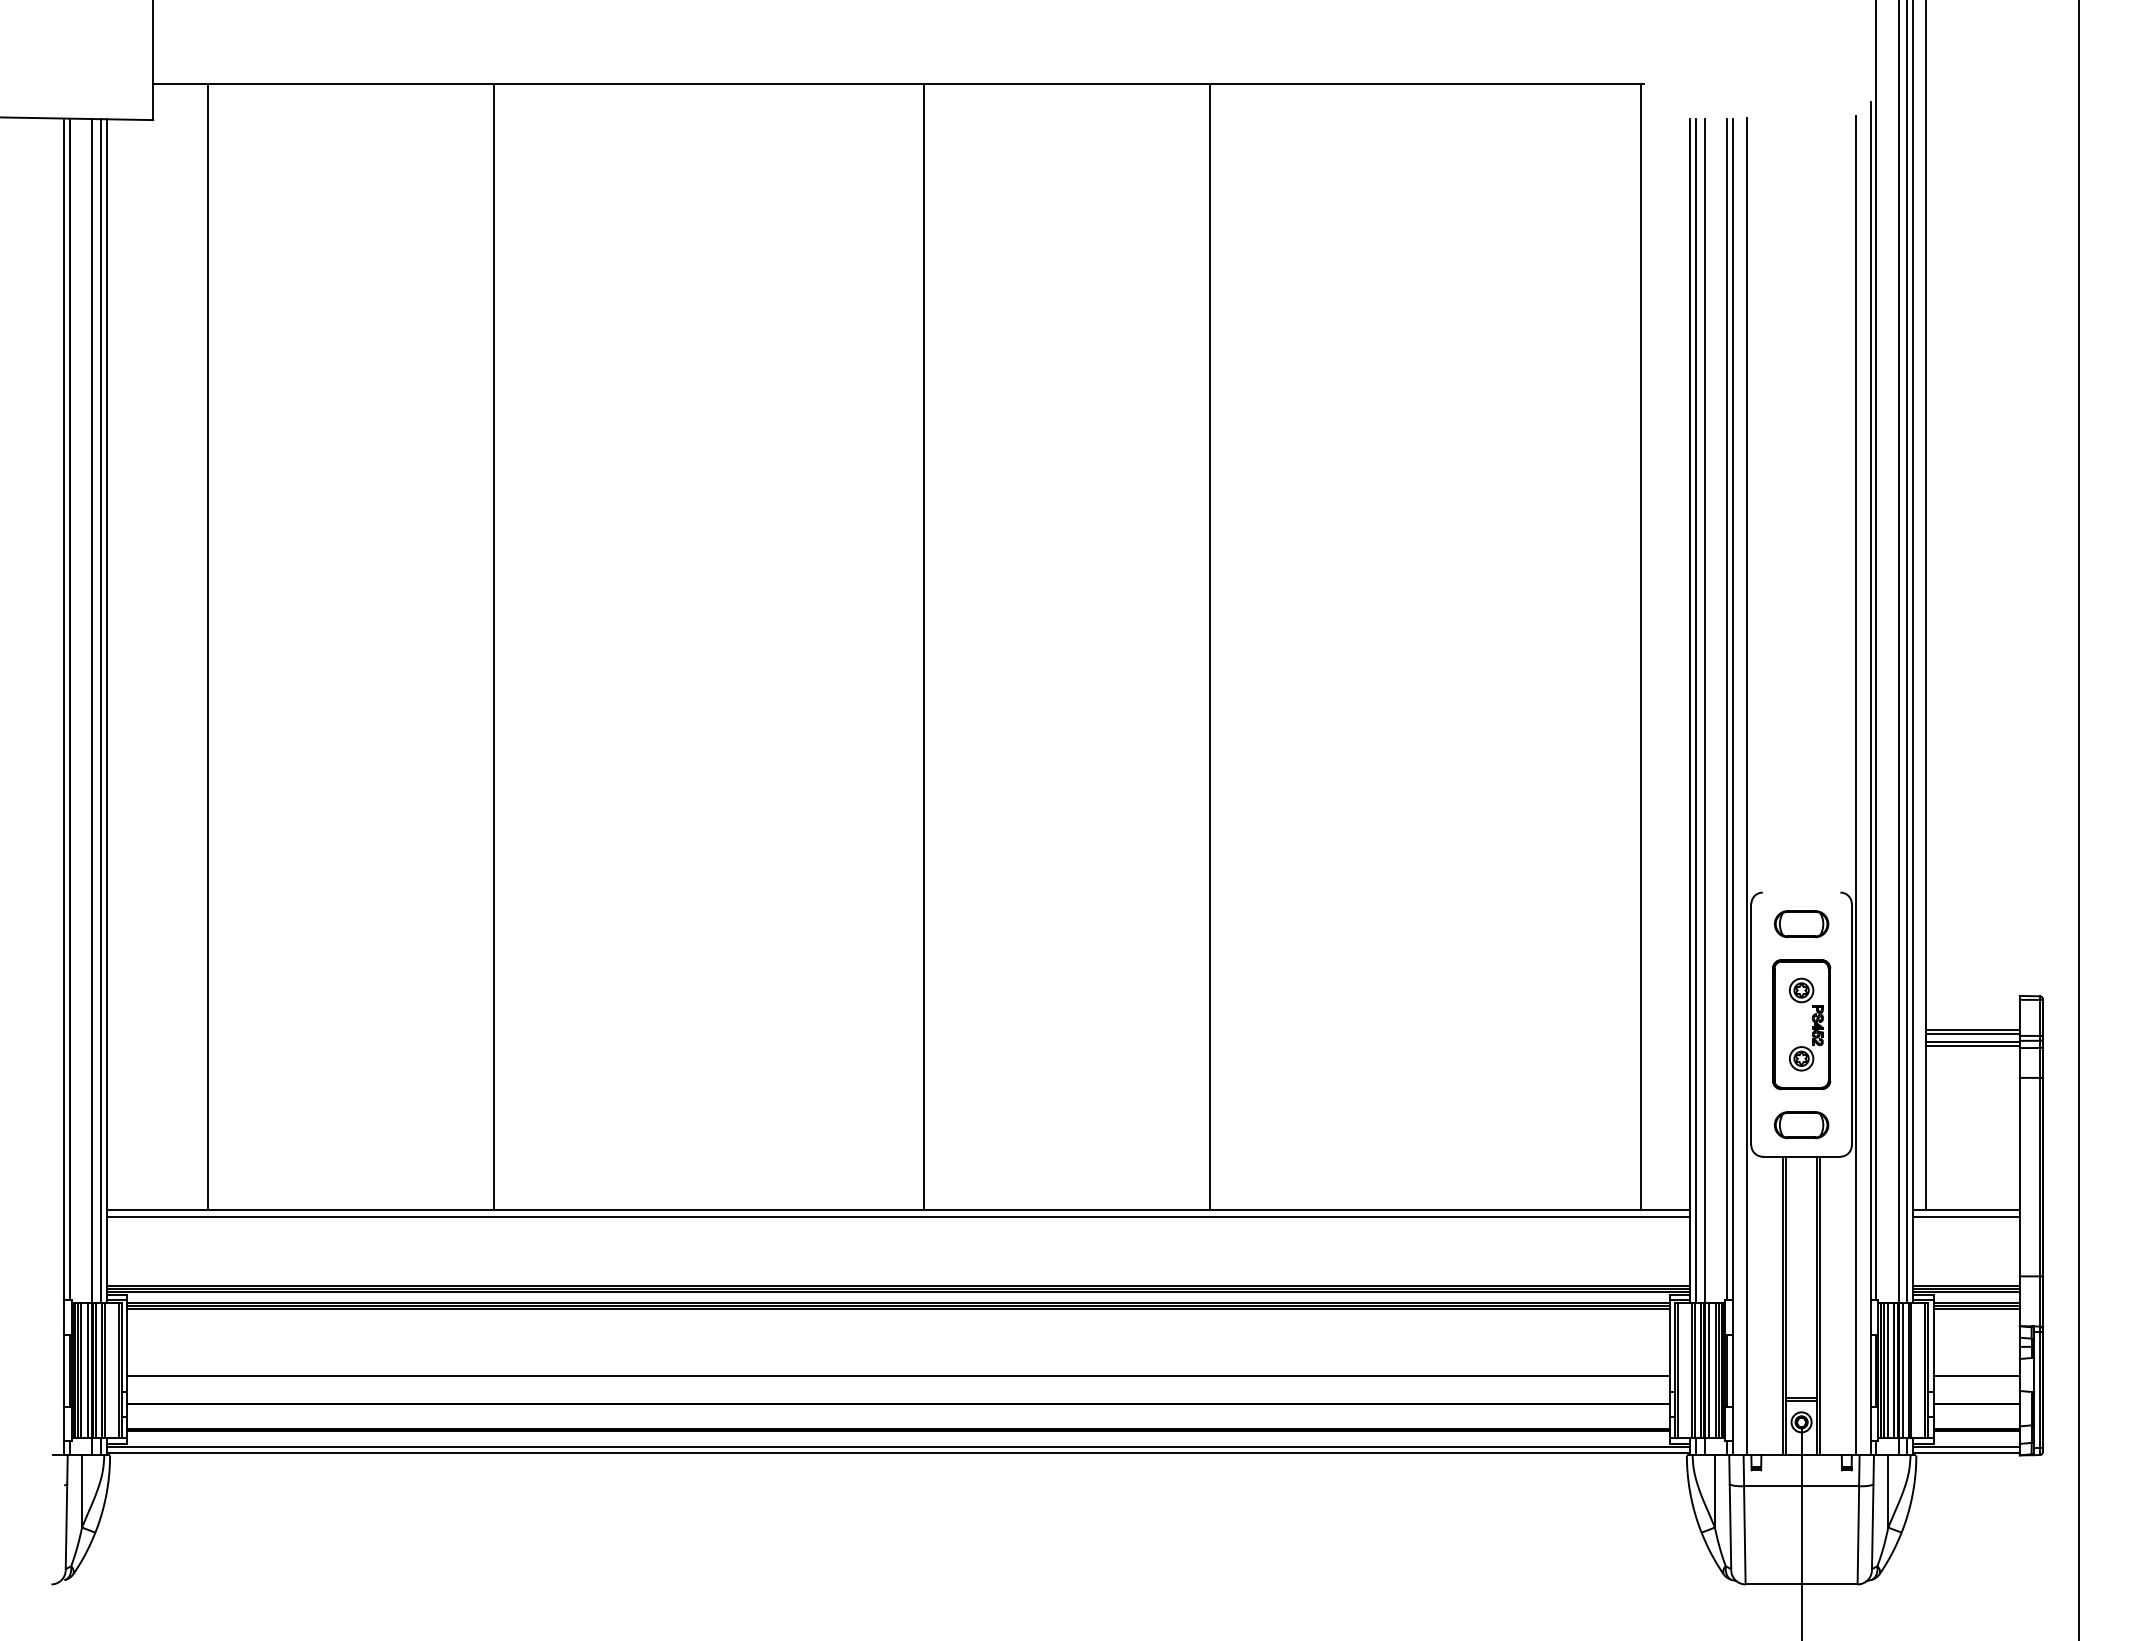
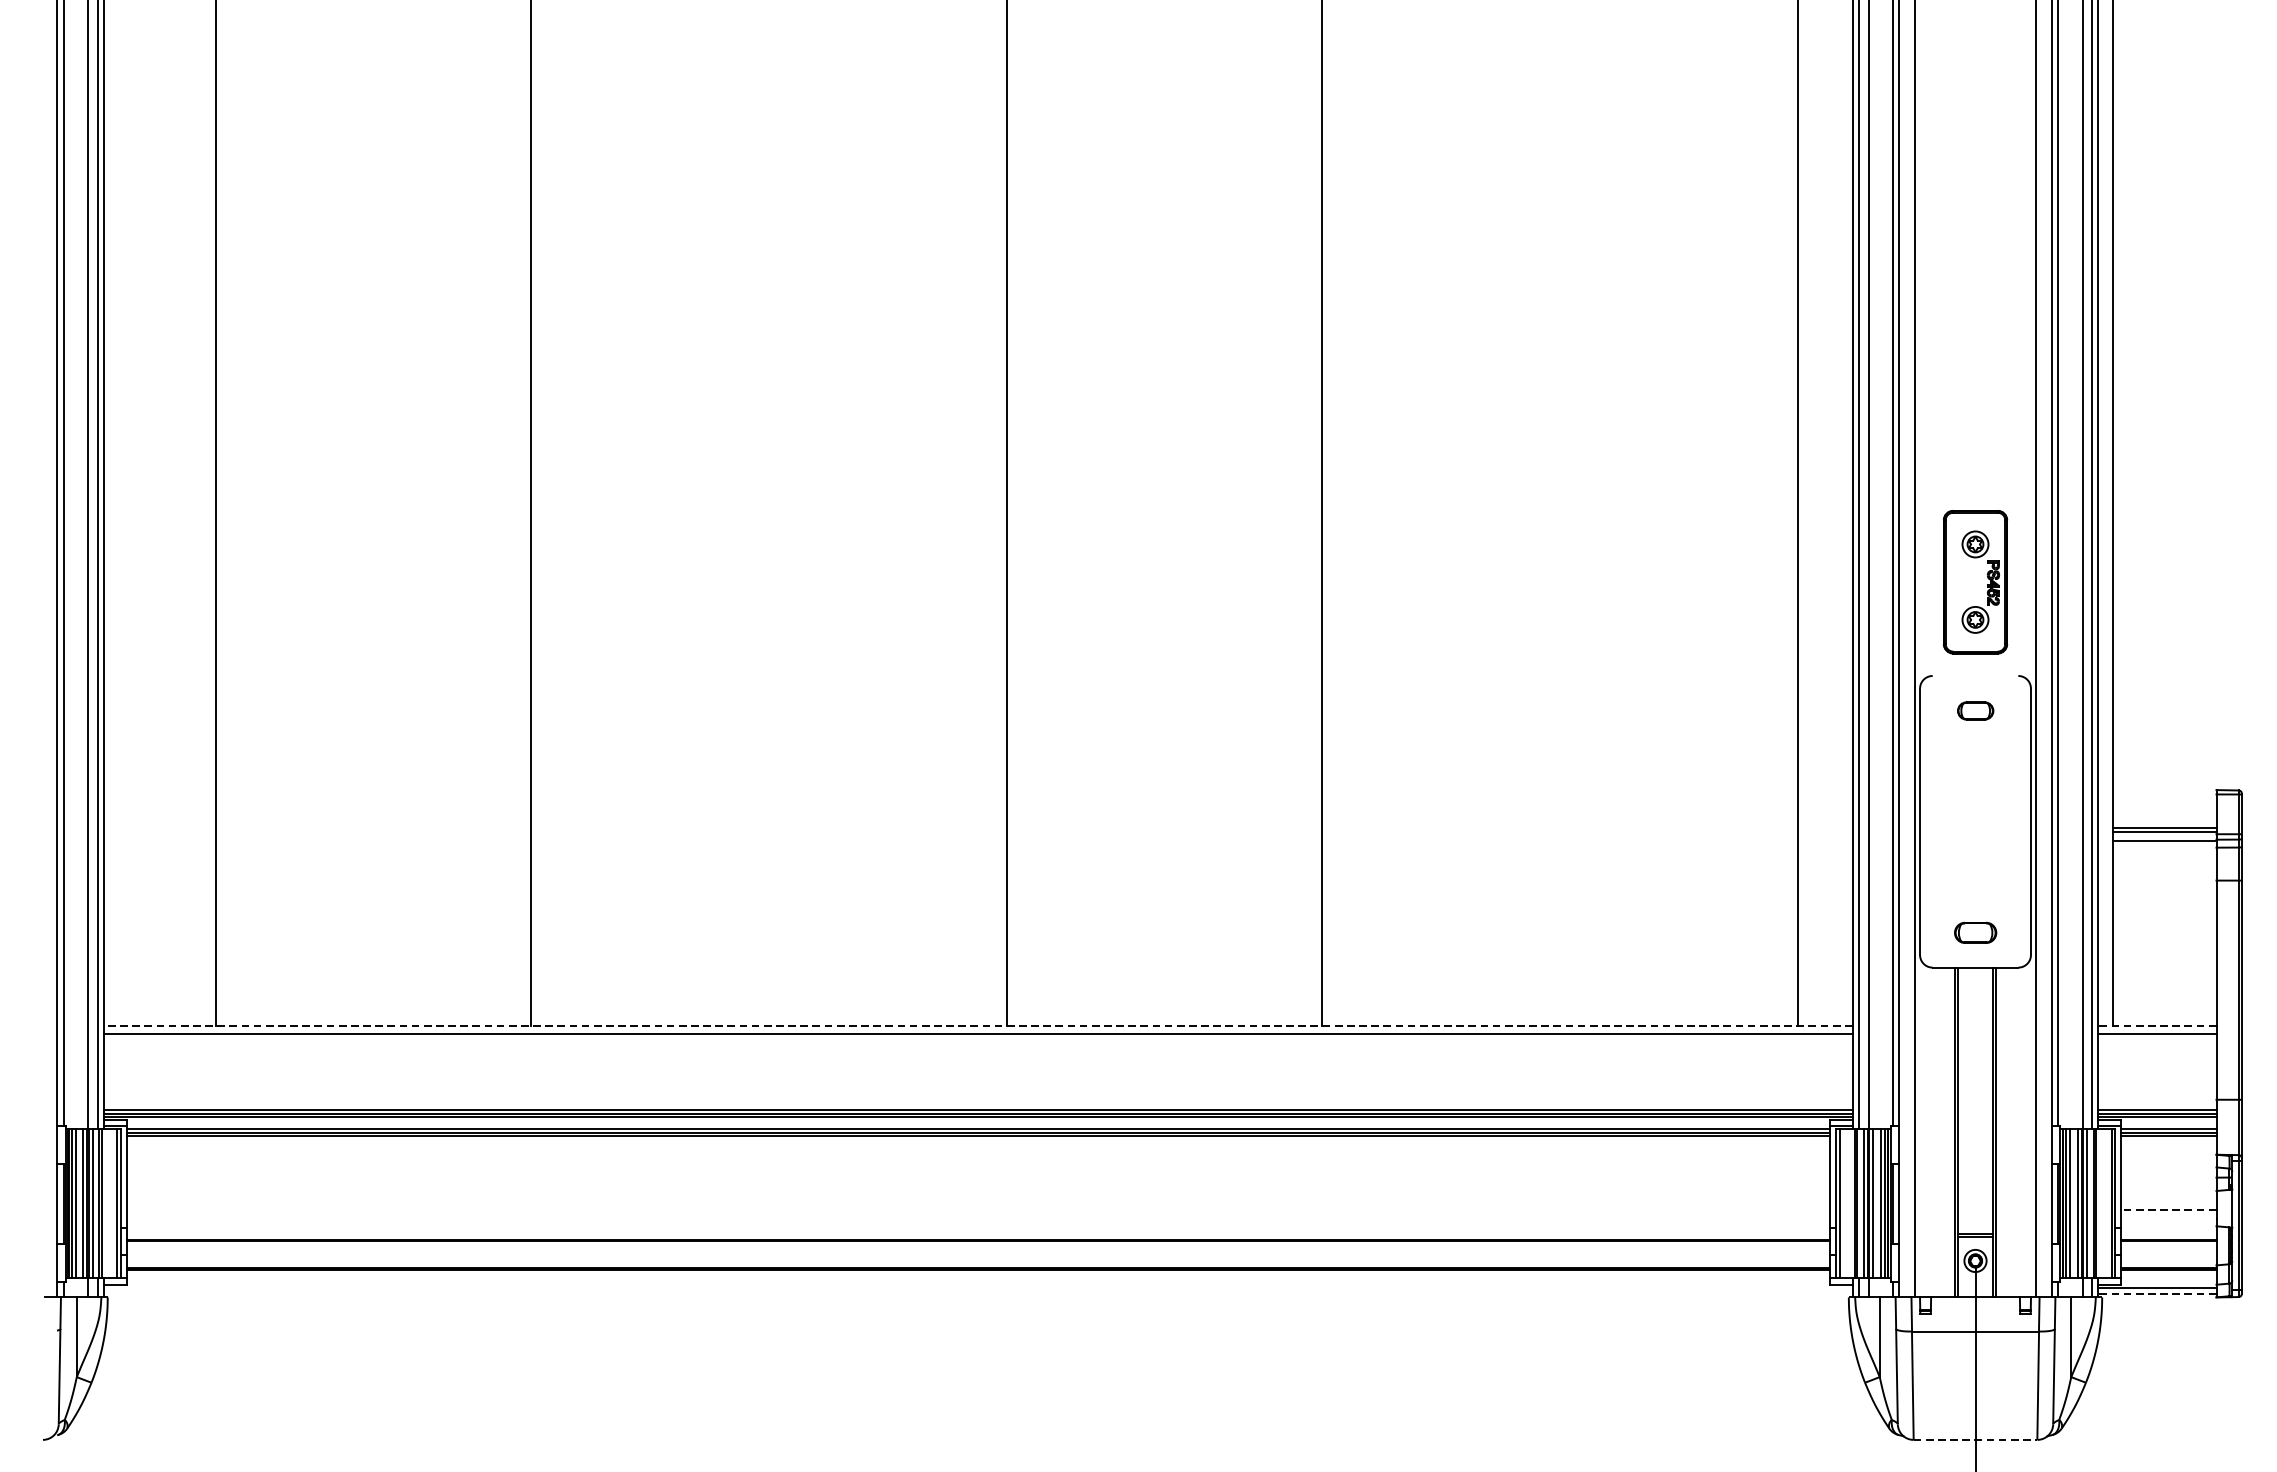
part: (1801, 924) -> (1975, 711), size x0.6
part: (1801, 1024) -> (1975, 582), moved
line: (1972, 1045) -> (2164, 844), removed
part: (1801, 1125) -> (1975, 933), size x0.7
line: (898, 1209) -> (978, 1025), solid -> dashed
line: (1965, 1209) -> (2156, 1025), solid -> dashed
line: (898, 1376) -> (978, 1210), removed
line: (1976, 1376) -> (2168, 1210), solid -> dashed
line: (898, 1446) -> (978, 1287), removed
line: (898, 1452) -> (978, 1294), removed
line: (1965, 1452) -> (2156, 1294), solid -> dashed
line: (1802, 1584) -> (1976, 1439), solid -> dashed

